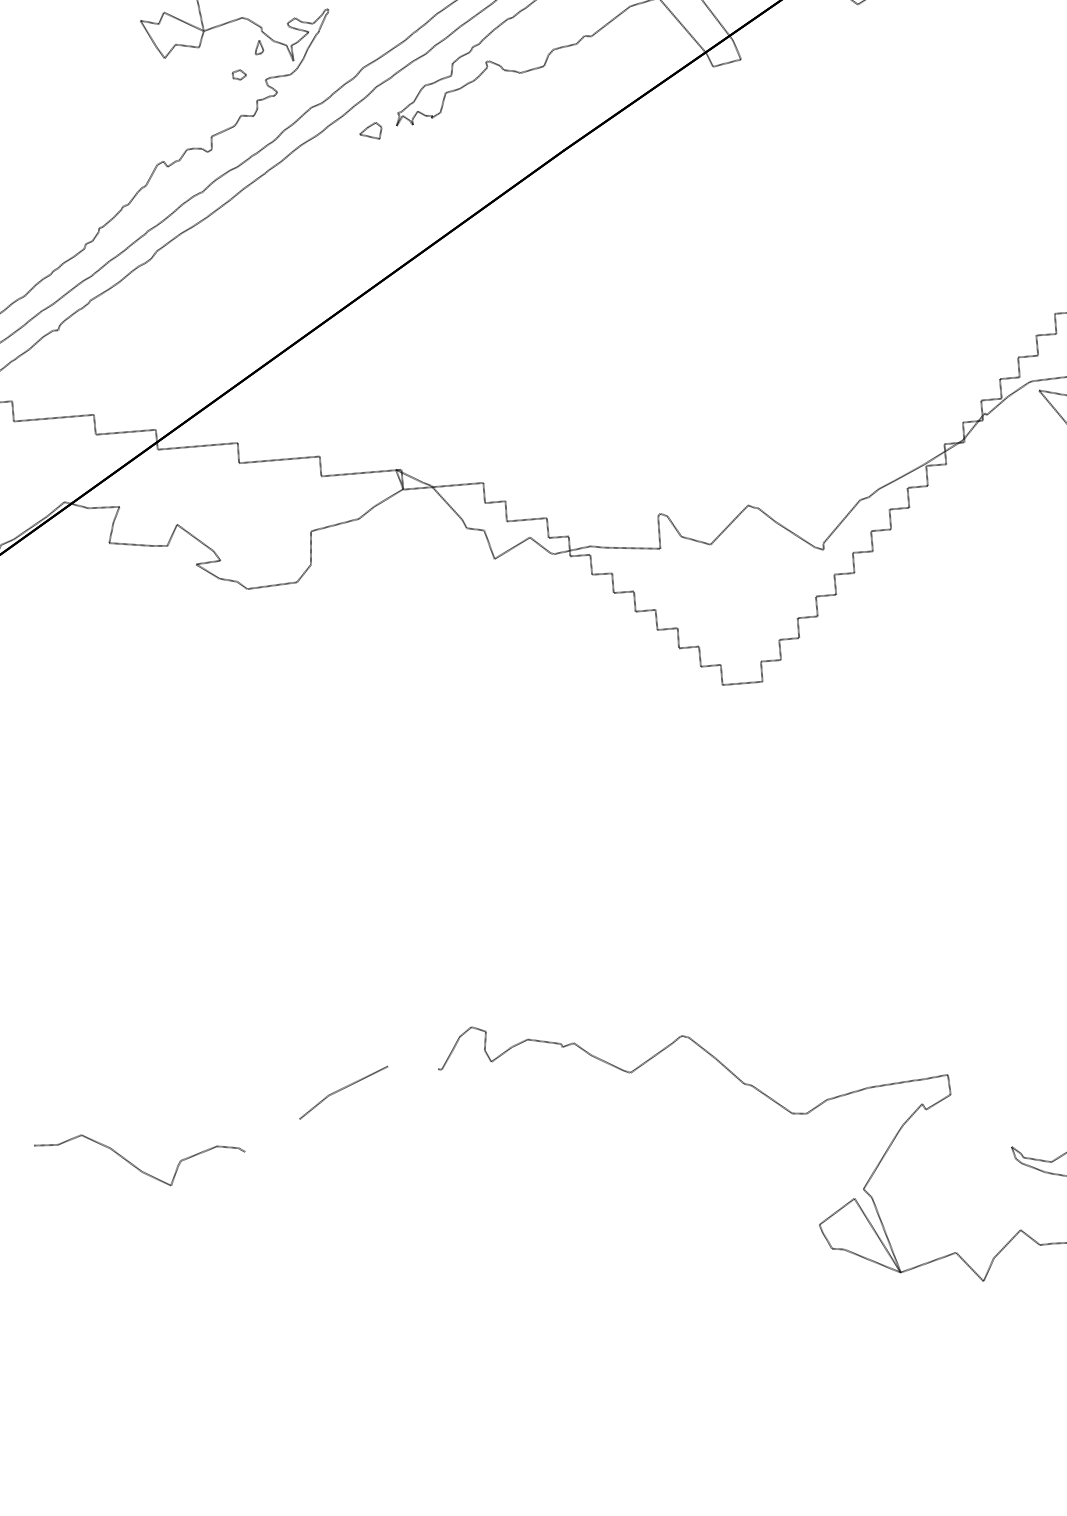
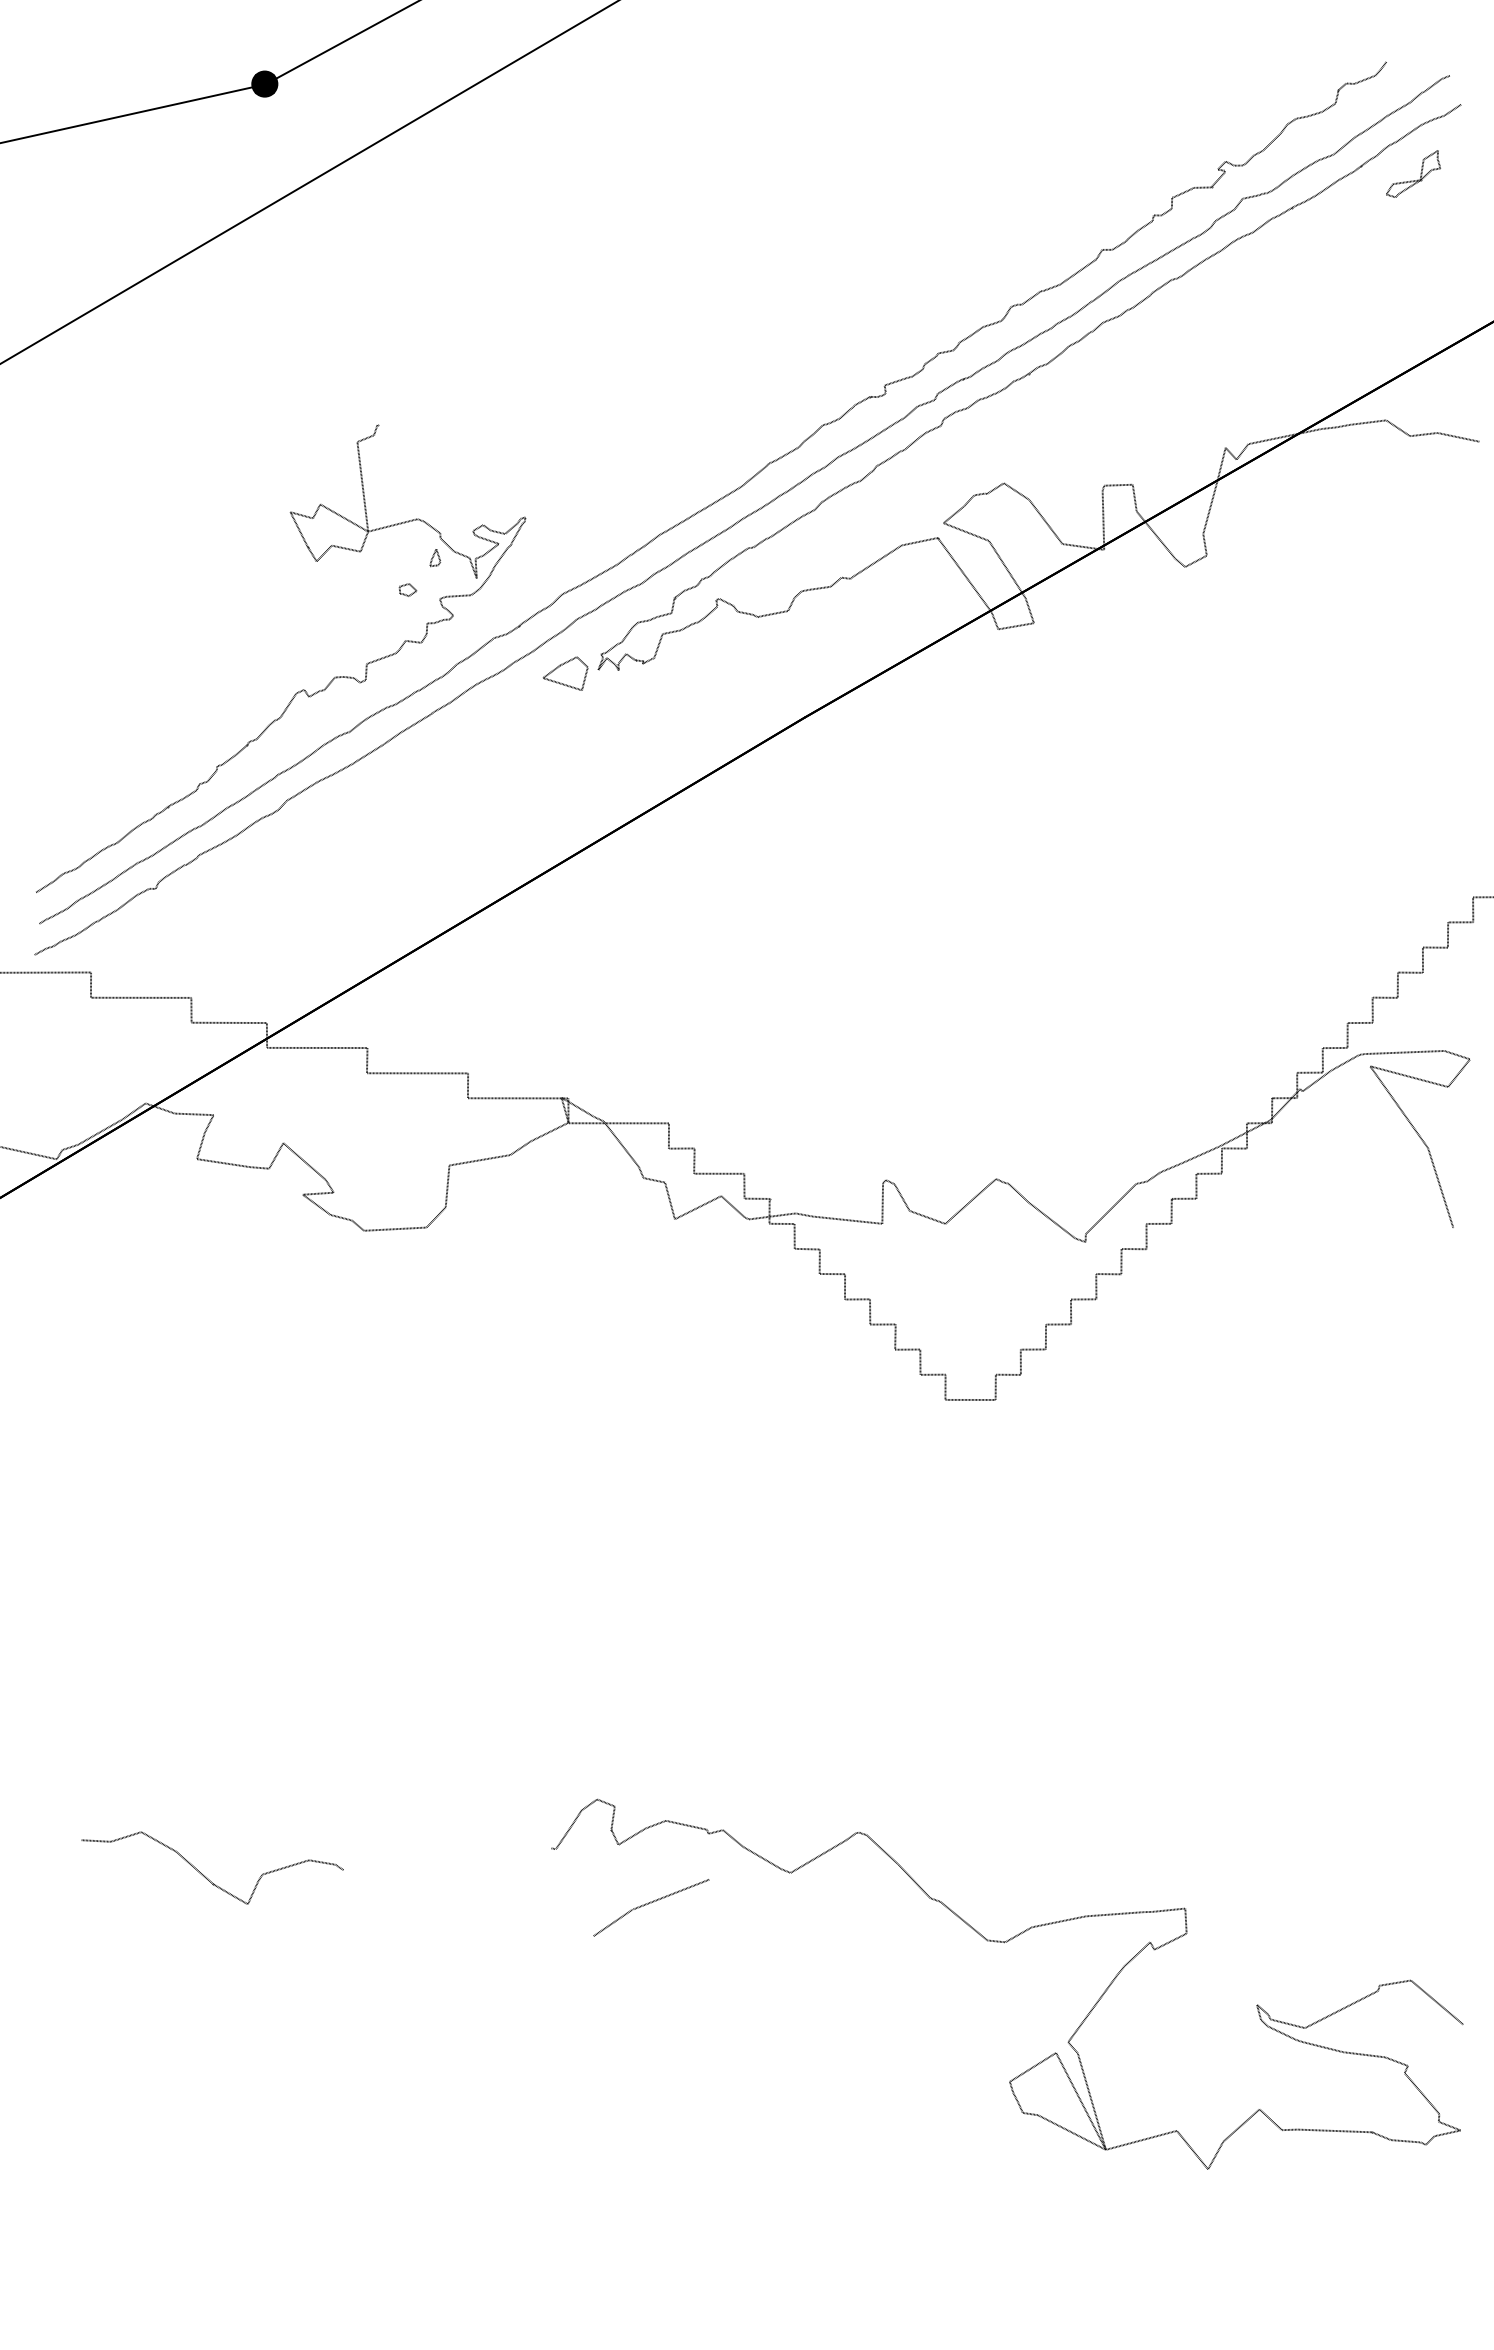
part: (370, 131) -> (565, 674), size x1.6
line: (343, 1089) -> (651, 1903), moved
curve: (136, 1166) -> (206, 1876), moved

